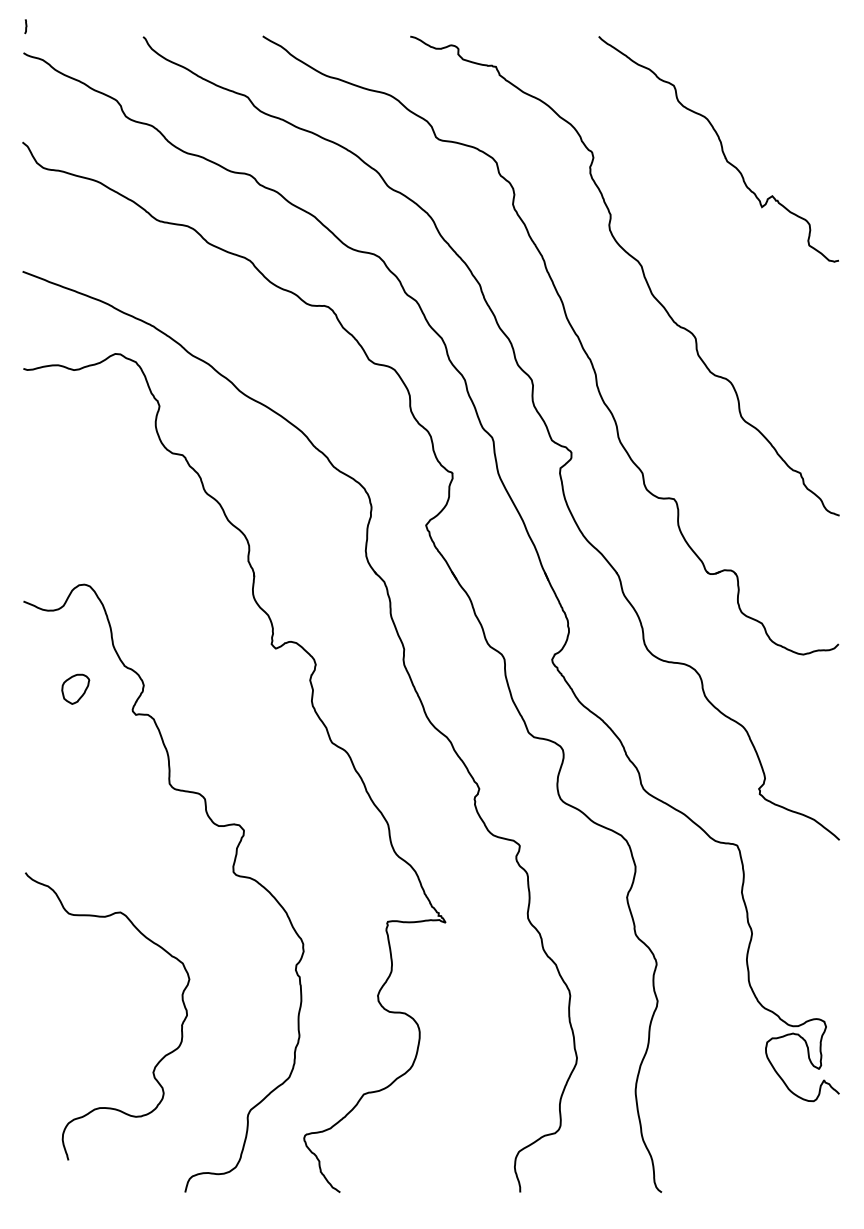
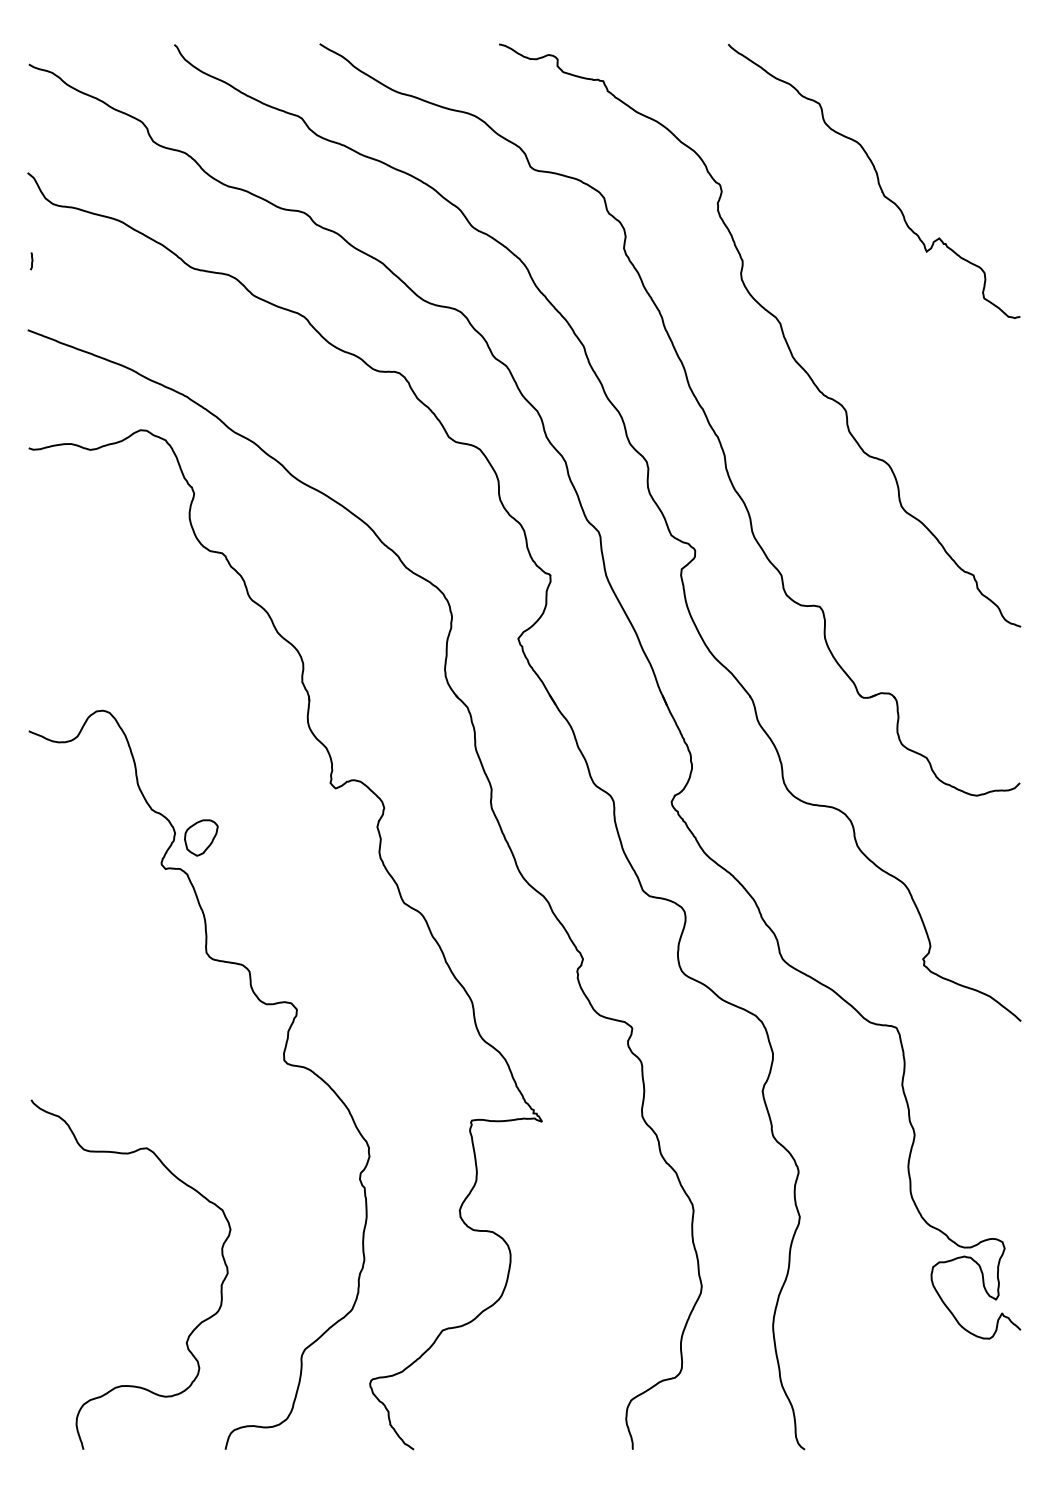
curve: (25, 26) -> (31, 261), moved
part: (75, 688) -> (201, 837), moved
curve: (156, 1063) -> (190, 1332), moved

